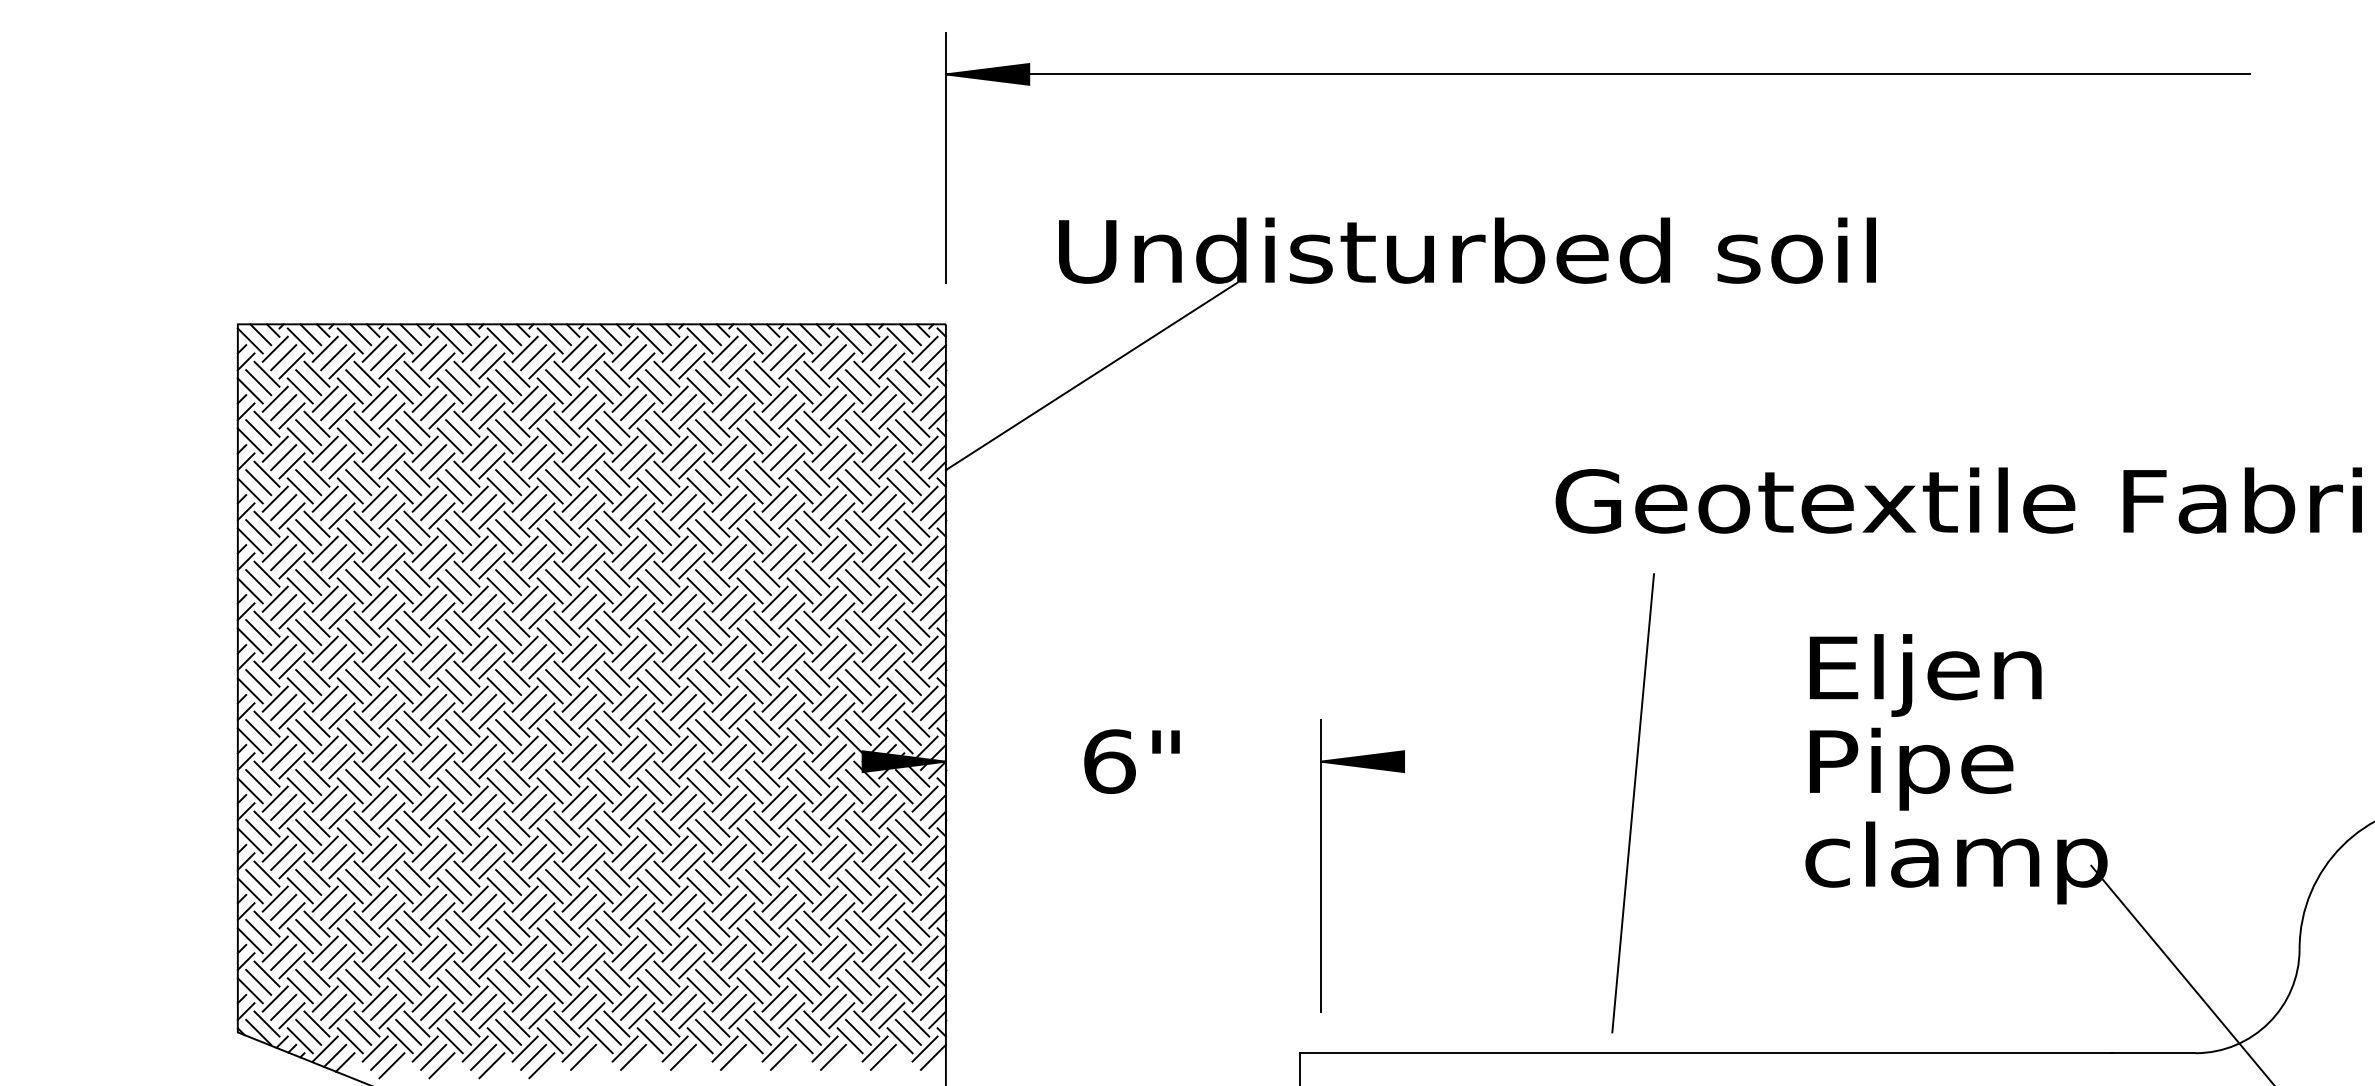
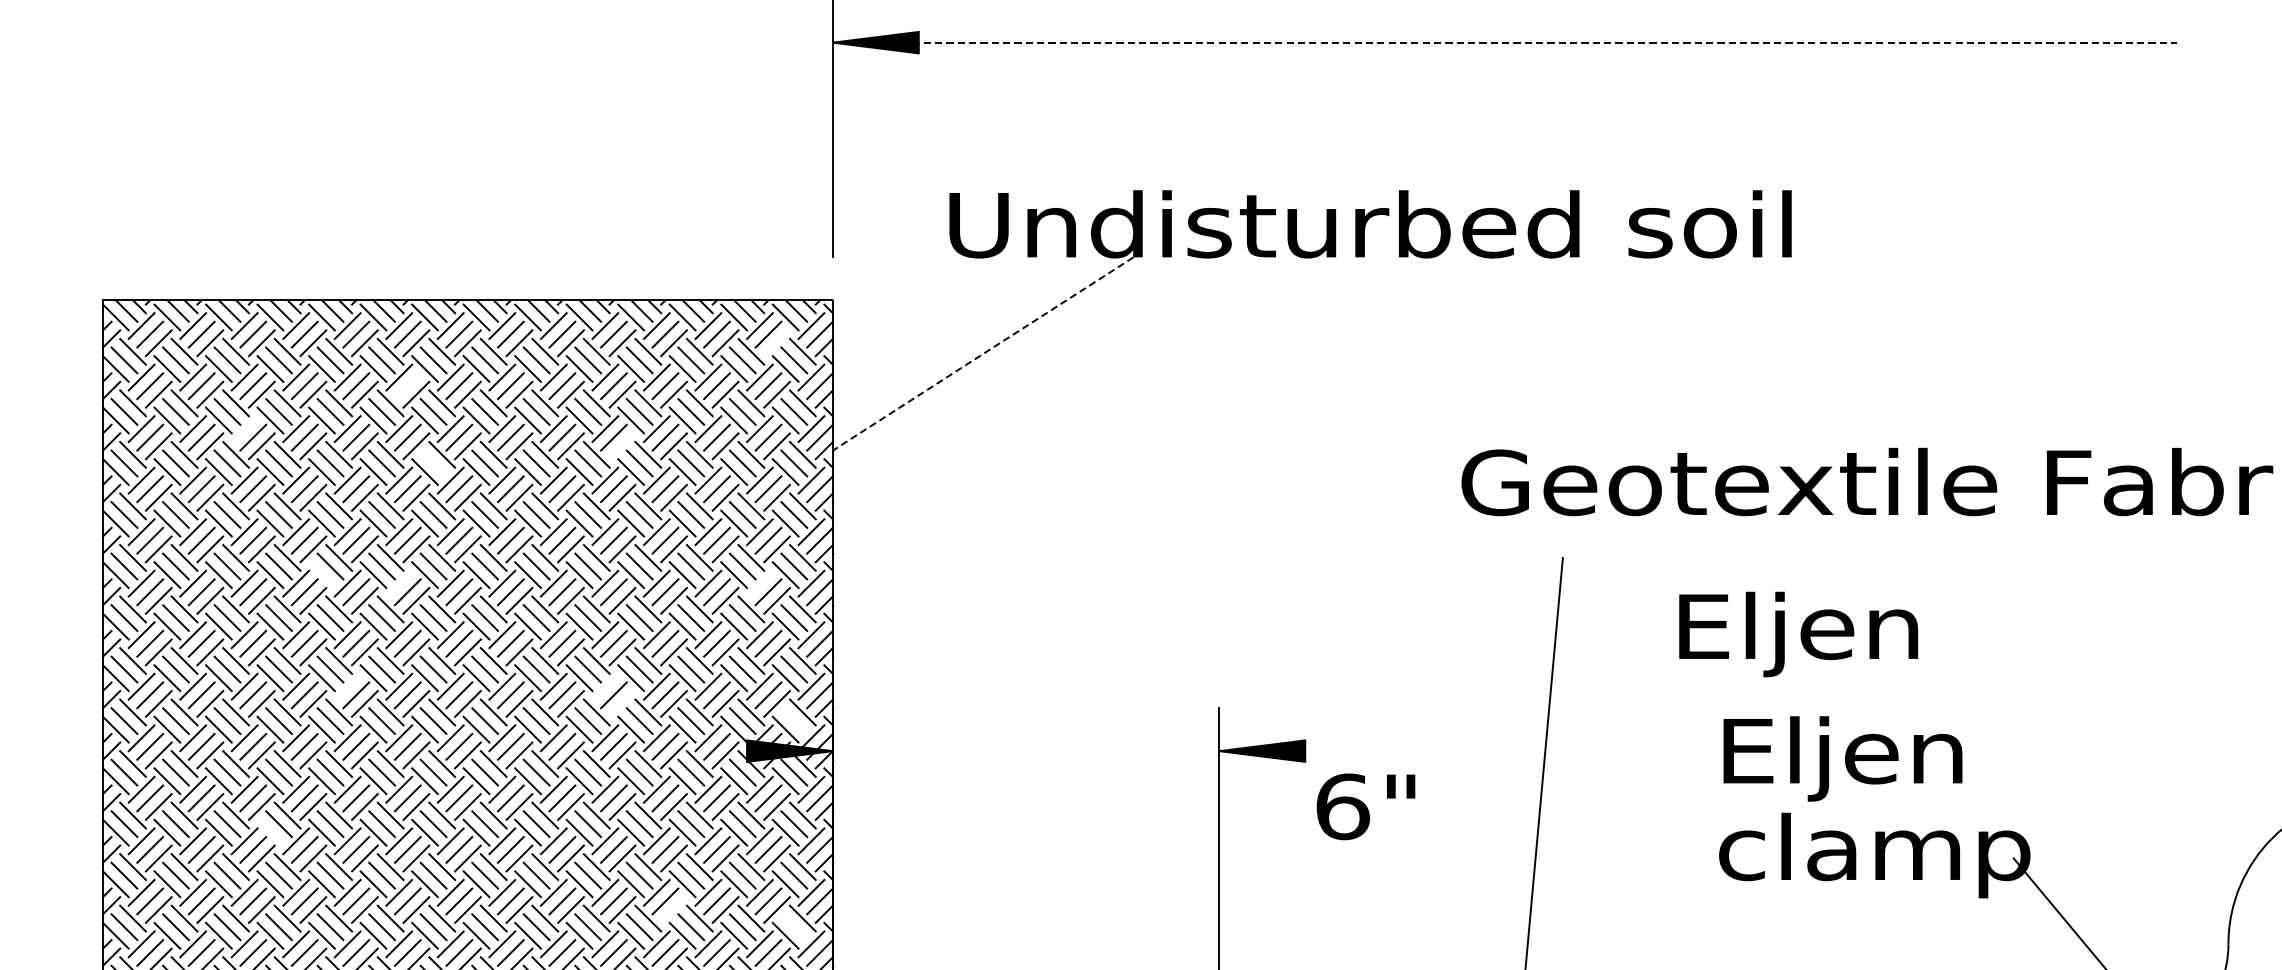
line: (1598, 74) -> (1505, 42), solid -> dashed
line: (891, 365) -> (776, 342), removed
line: (1091, 376) -> (983, 354), solid -> dashed
line: (533, 407) -> (407, 386), removed
line: (374, 448) -> (243, 428), removed
line: (741, 465) -> (622, 445), removed
line: (558, 482) -> (433, 463), removed
line: (449, 590) -> (321, 574), removed
line: (524, 598) -> (398, 582), removed
line: (874, 598) -> (759, 582), removed
text: (1925, 675) -> (1798, 634), moved
line: (474, 698) -> (346, 686), removed
line: (724, 698) -> (604, 686), removed
line: (741, 715) -> (622, 703), removed
line: (907, 732) -> (793, 721), removed
text: (1131, 761) -> (1365, 806), moved
text: (1930, 768) -> (1847, 758), Pipe -> Eljen
line: (399, 840) -> (269, 832), removed
line: (791, 915) -> (673, 909), removed
line: (907, 931) -> (793, 926), removed

